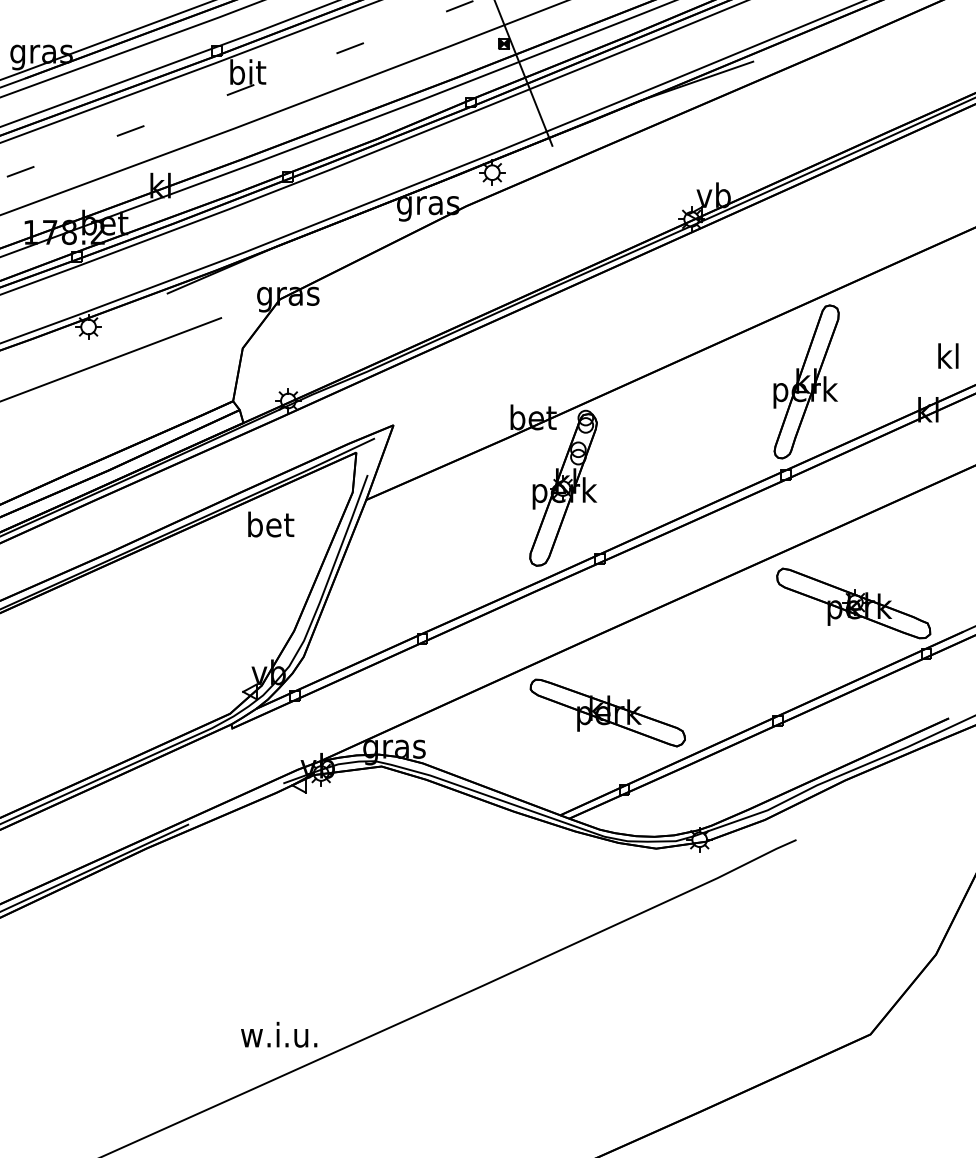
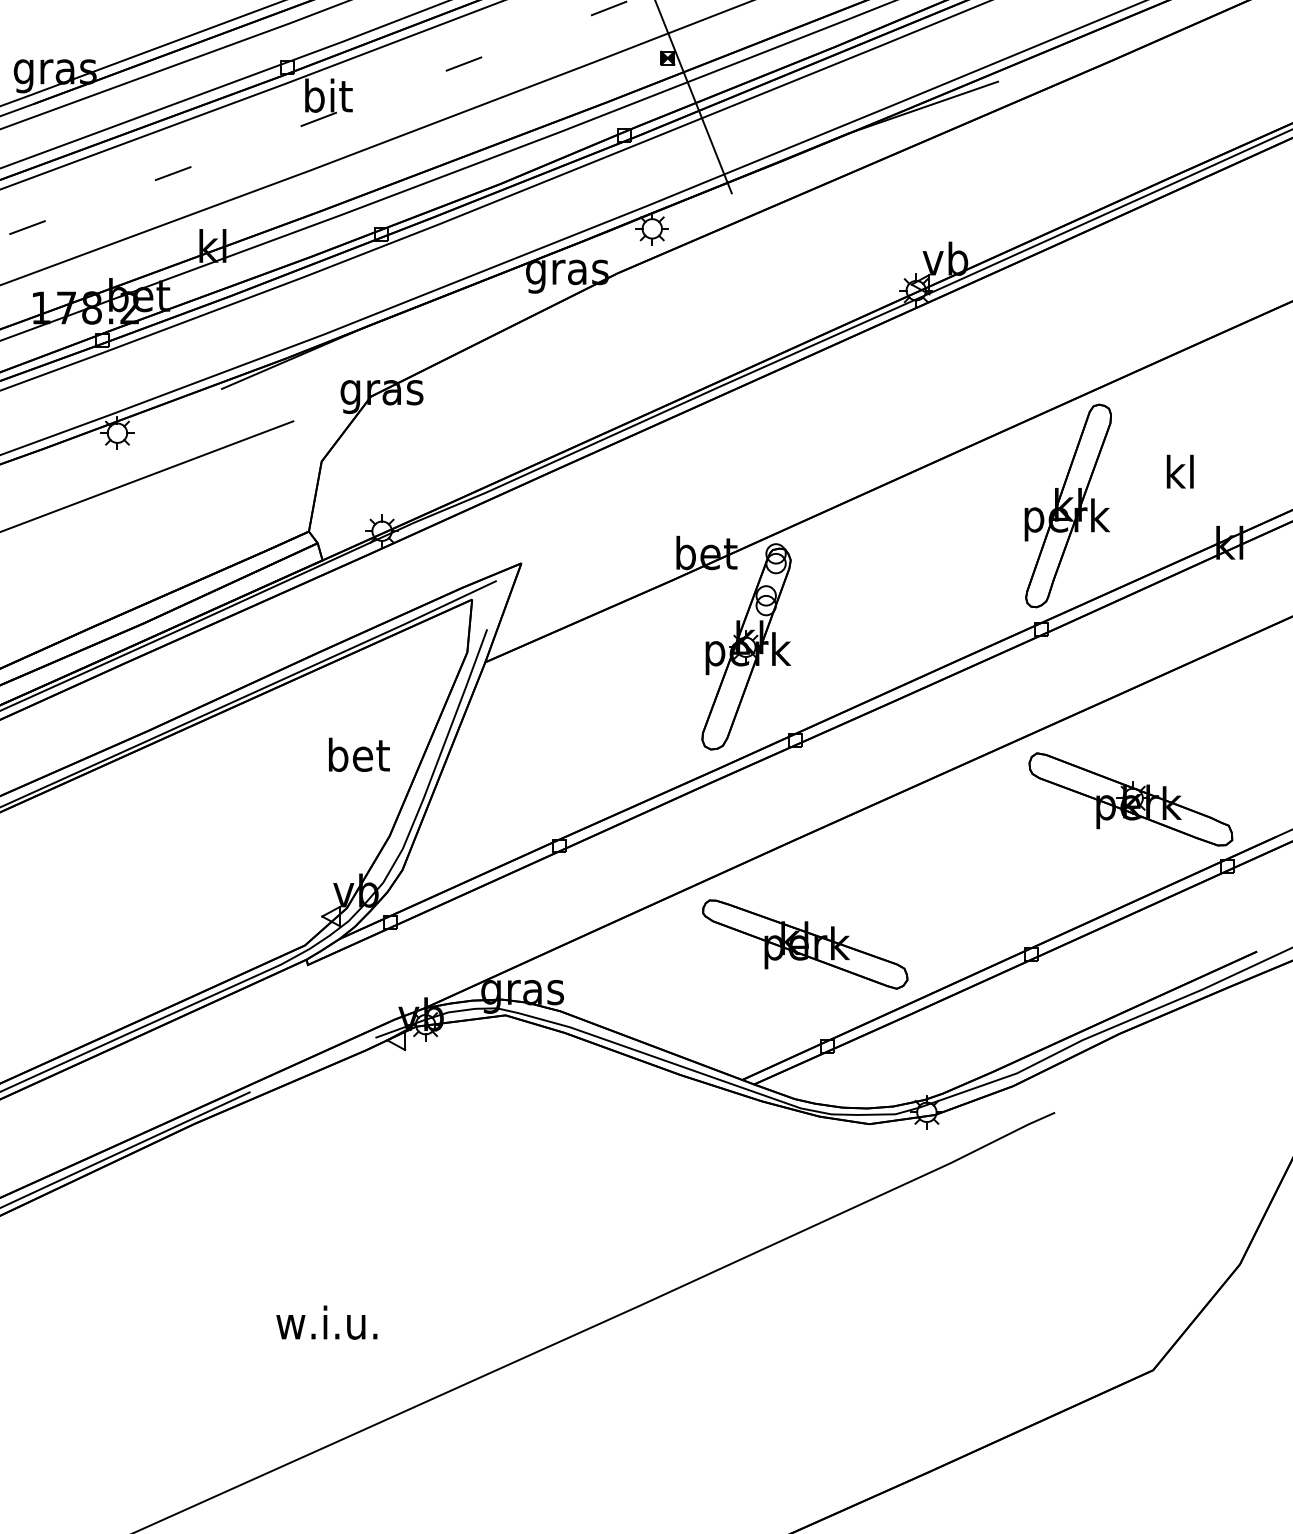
text: (947, 355) -> (1179, 471), moved
text: (271, 524) -> (359, 754), moved
text: (278, 1034) -> (326, 1322), moved

